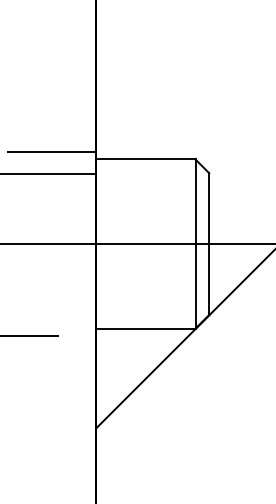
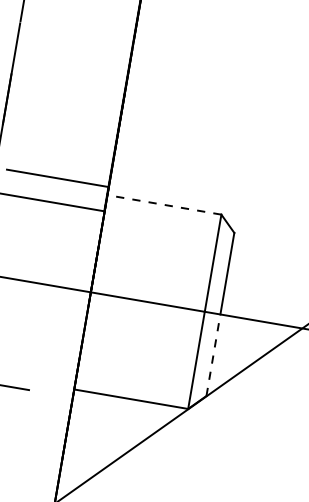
line: (145, 159) -> (163, 204), solid -> dashed
line: (209, 279) -> (213, 355), solid -> dashed

